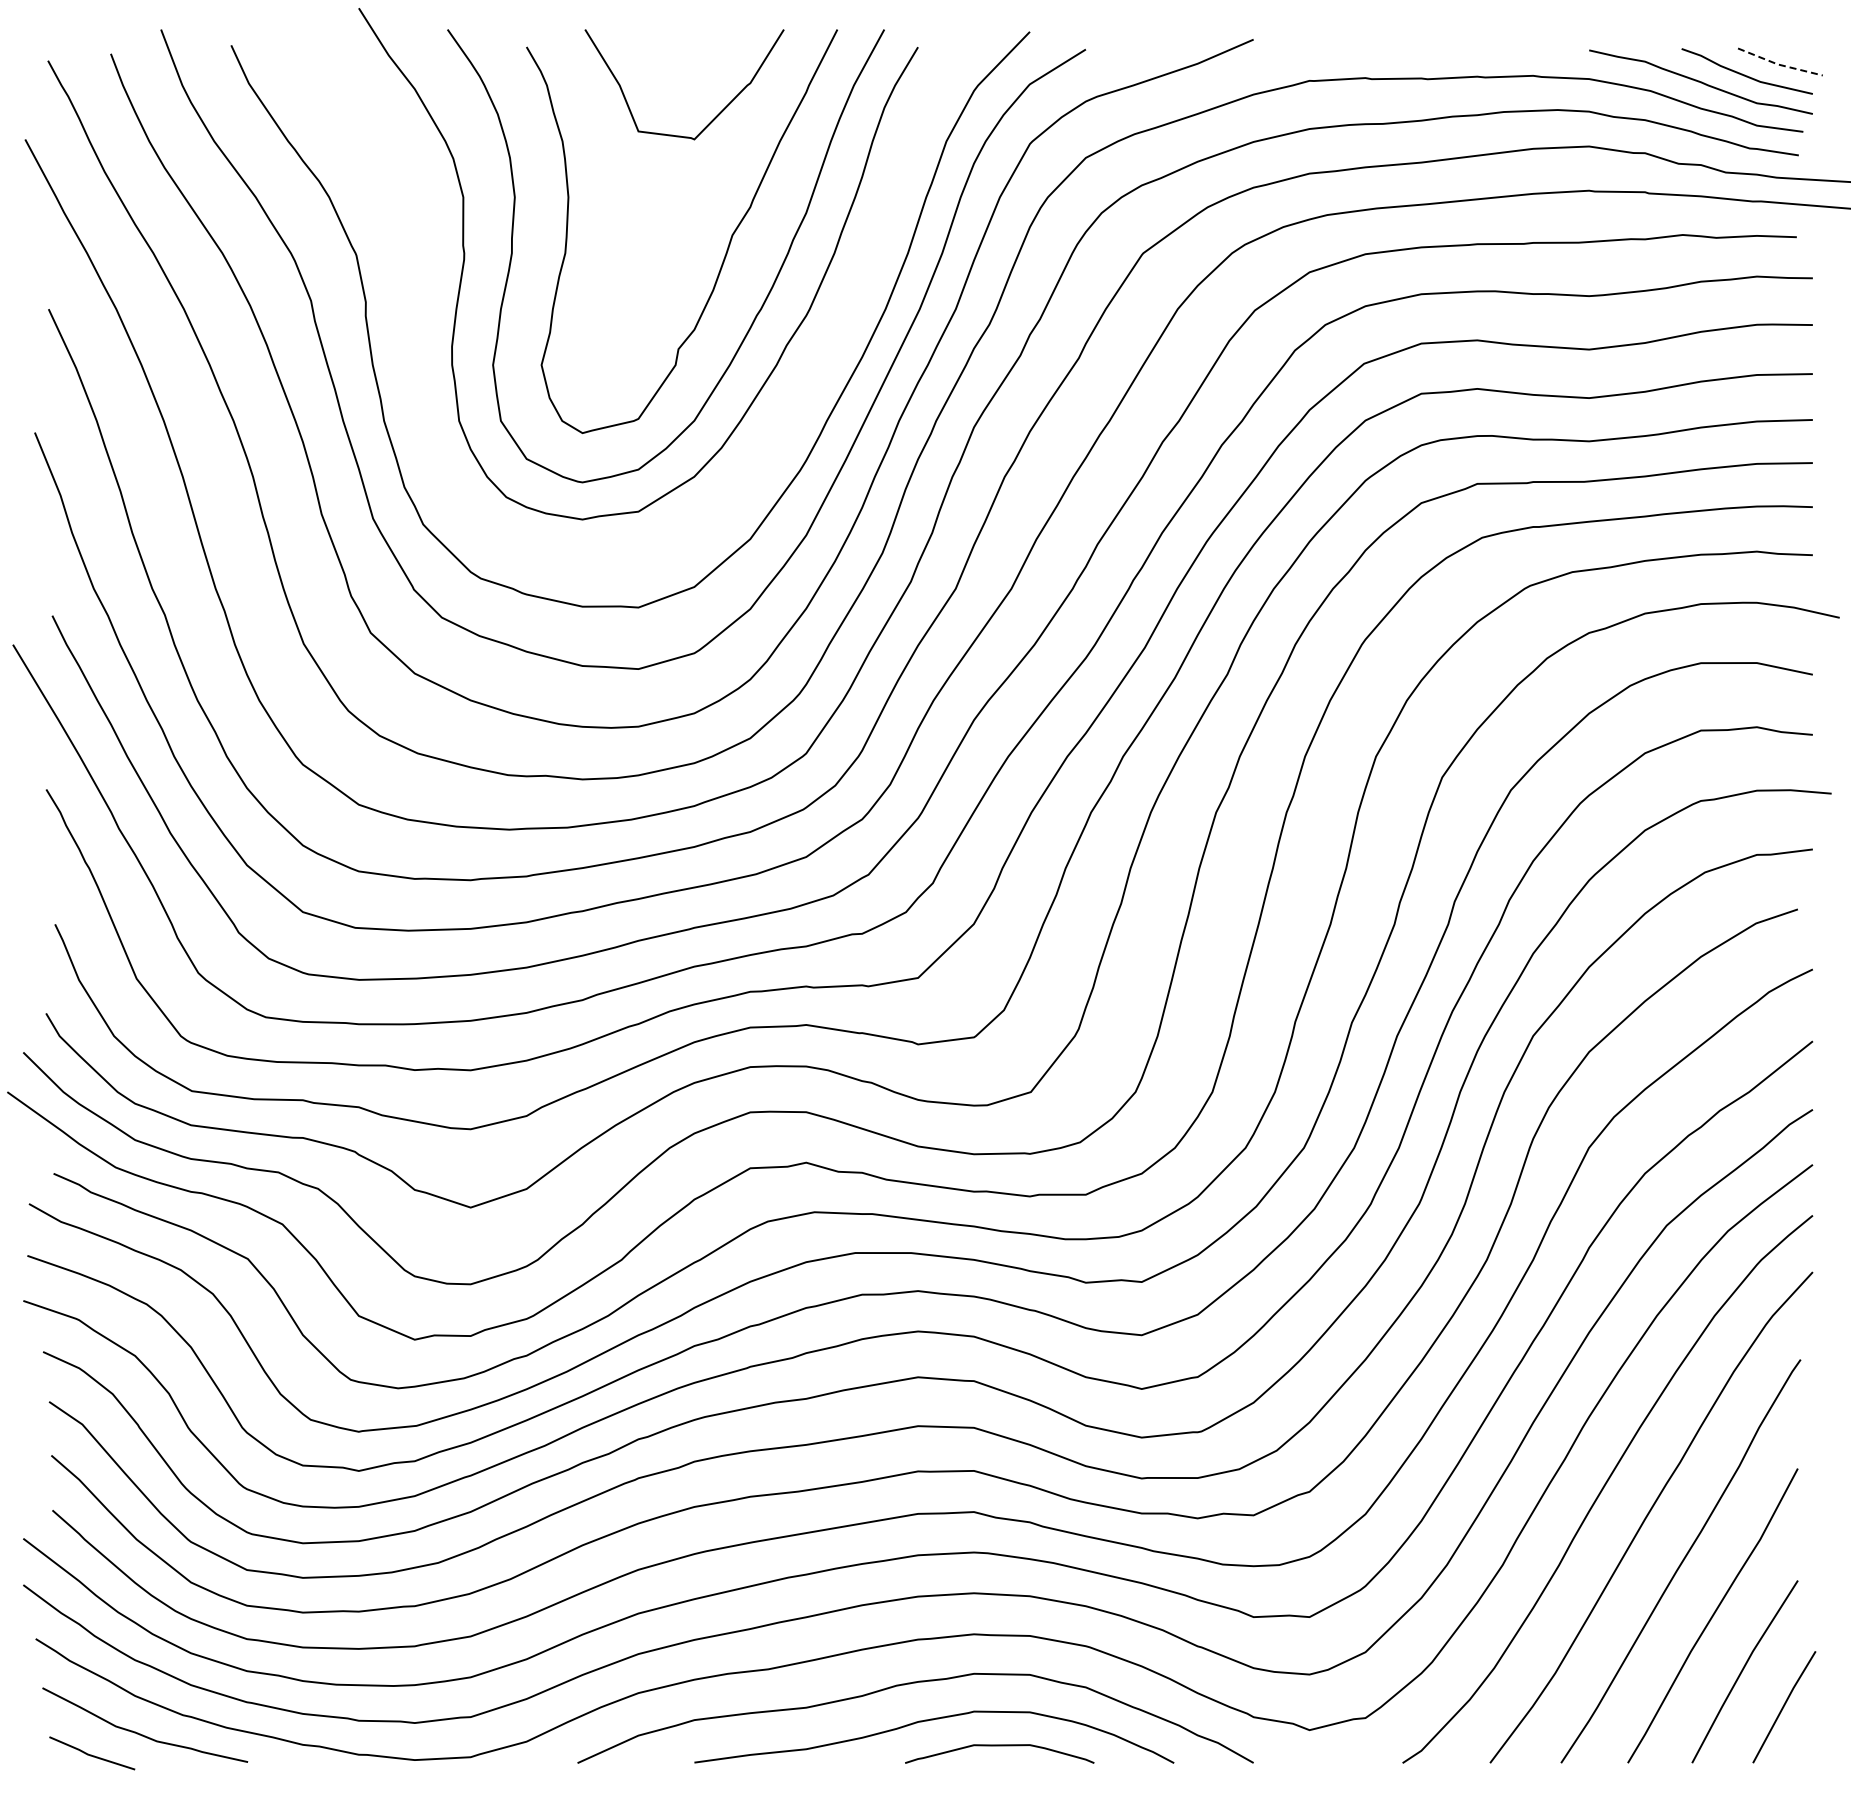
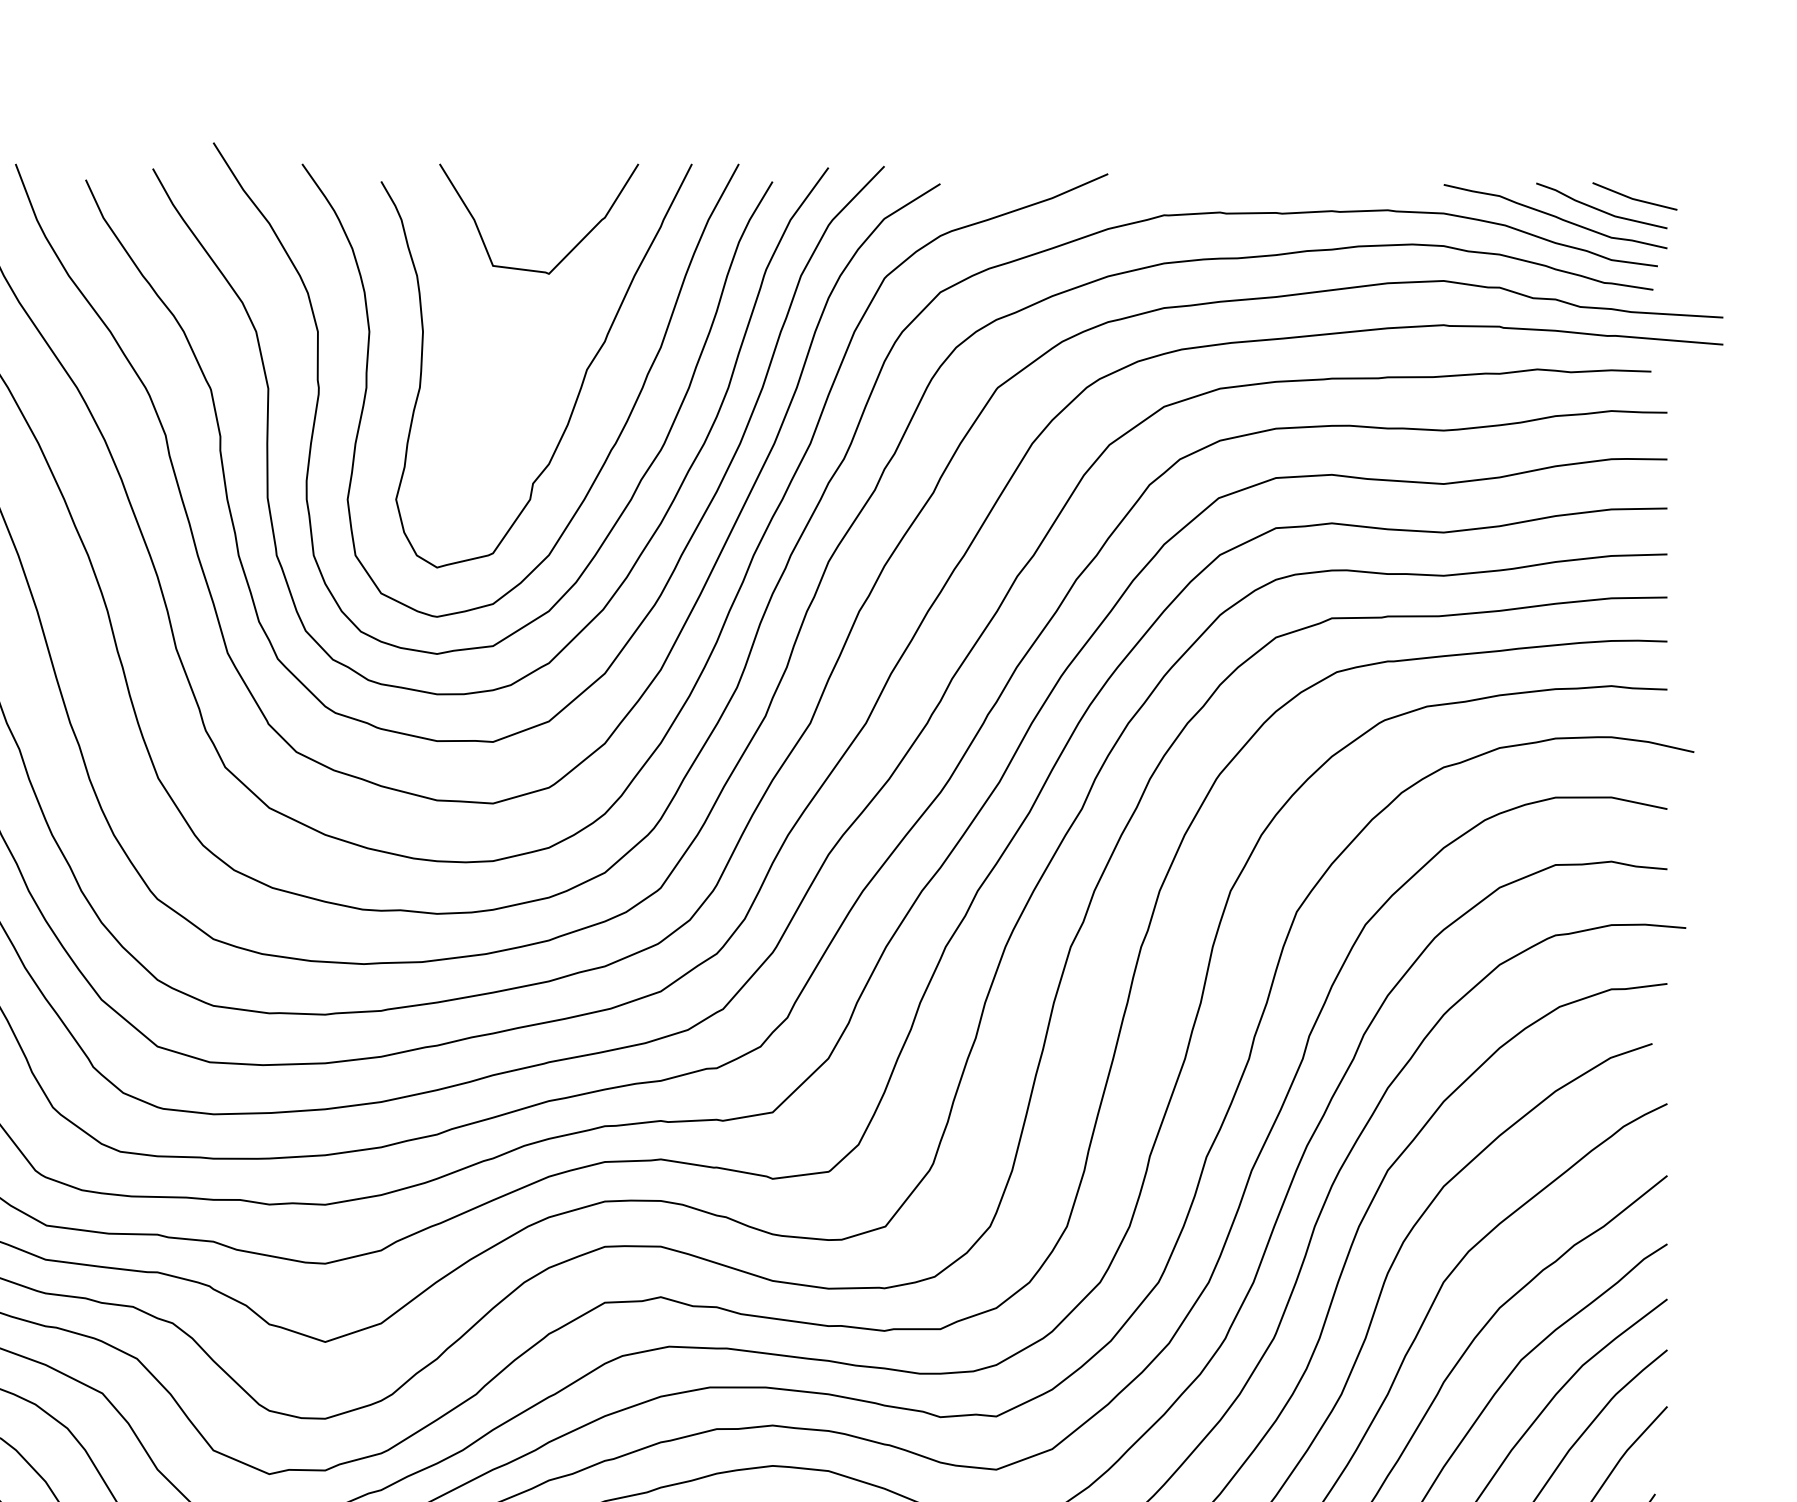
line: (1778, 64) -> (1633, 198), dashed -> solid
curve: (795, 403) -> (650, 537), added

